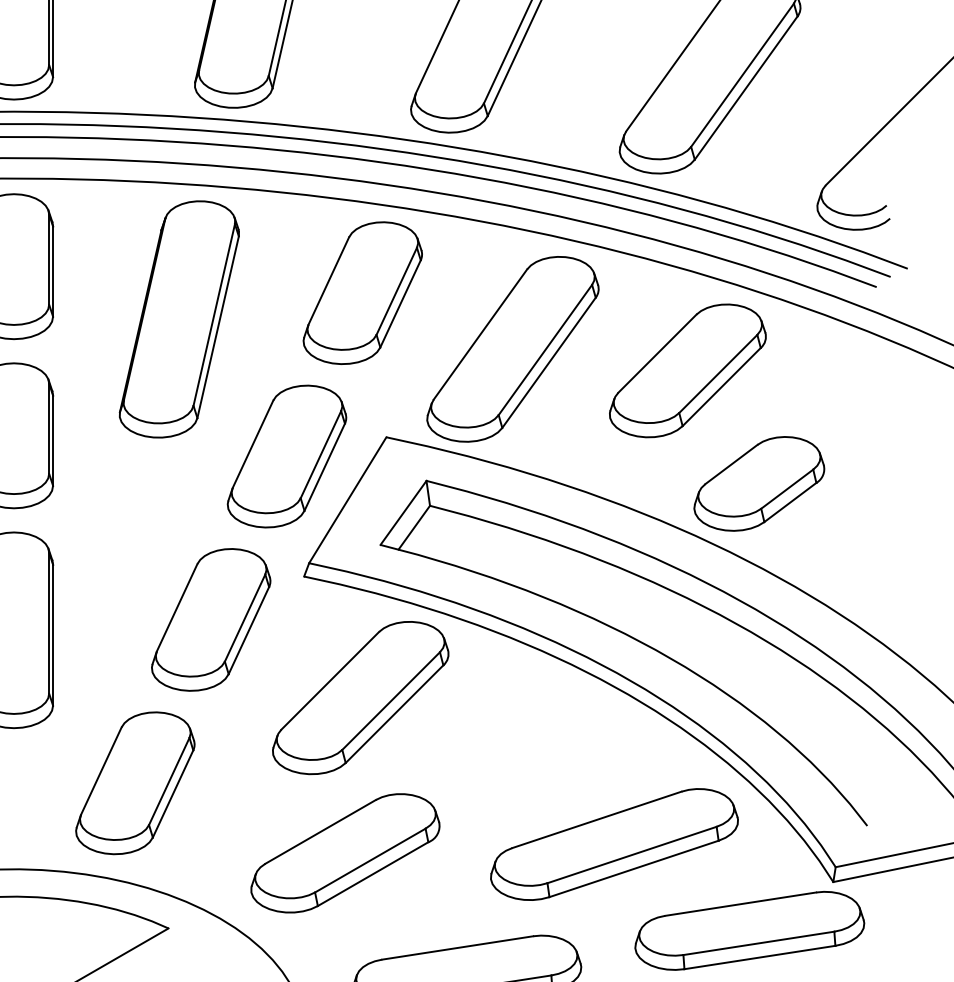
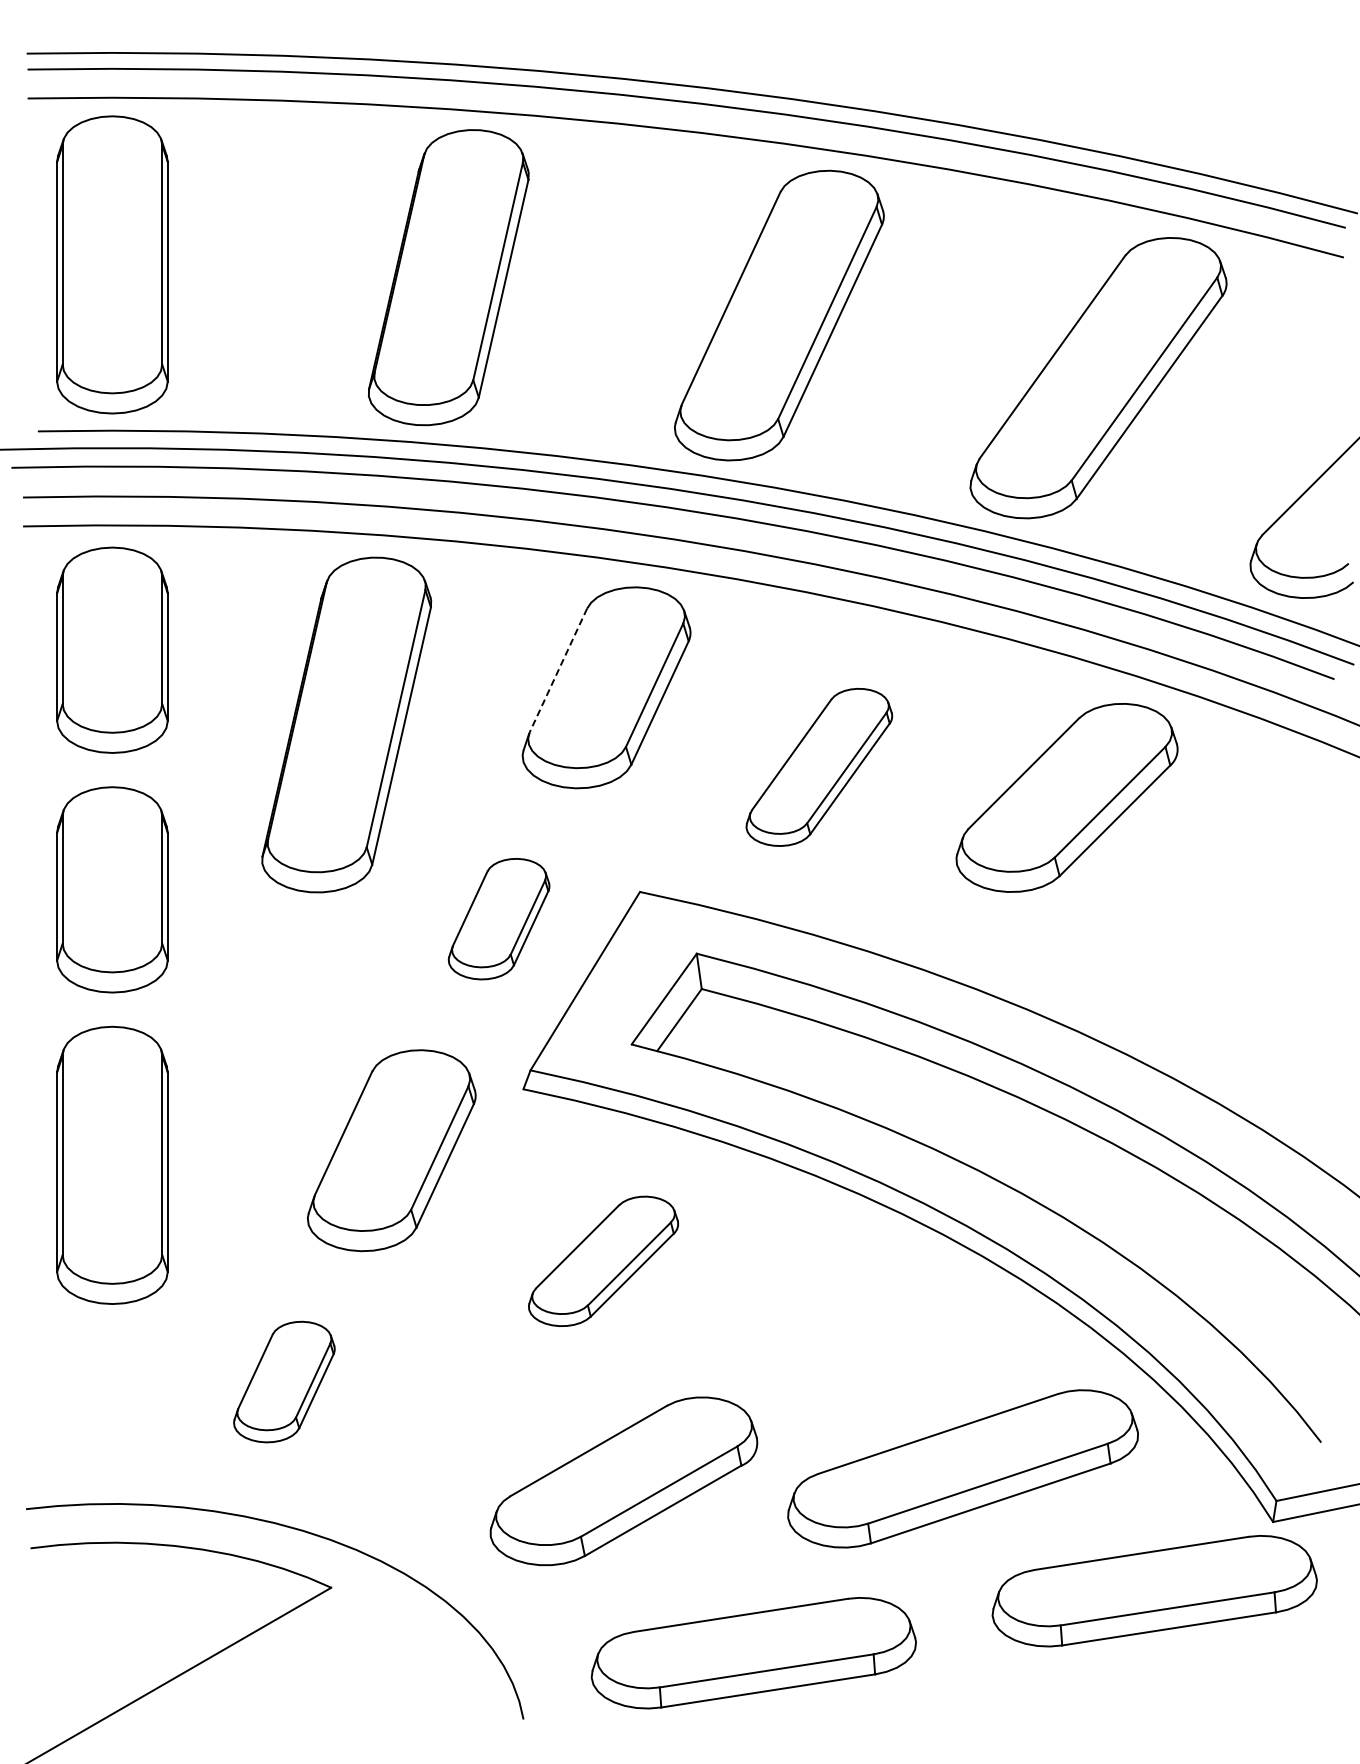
line: (328, 280) -> (558, 670), solid -> dashed
part: (513, 349) -> (819, 767), size x0.6
part: (286, 456) -> (498, 918), size x0.6
part: (759, 483) -> (1168, 957), removed
part: (360, 698) -> (603, 1261), size x0.6
part: (135, 782) -> (284, 1381), size x0.6
part: (345, 852) -> (623, 1480), moved

